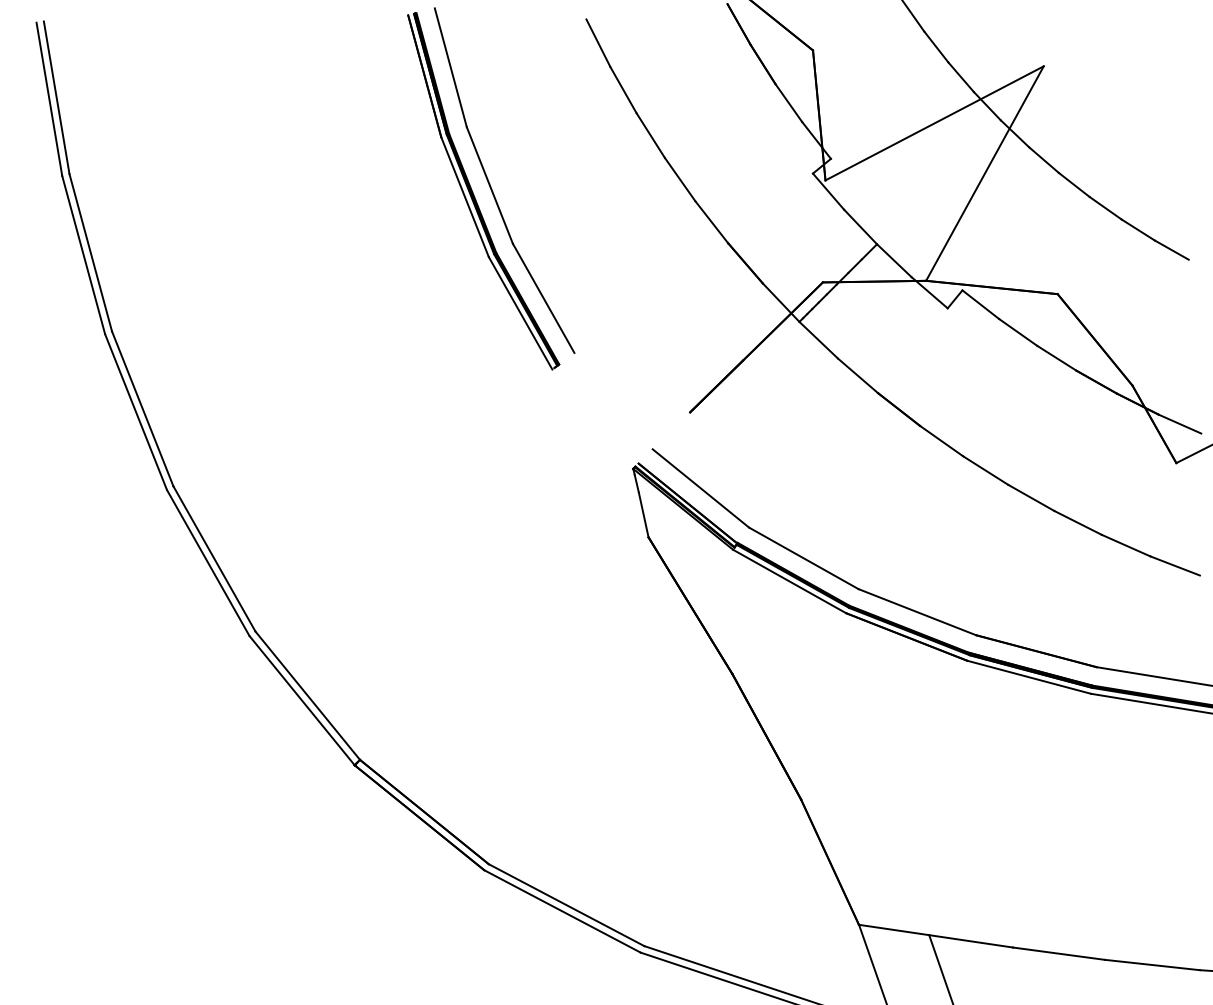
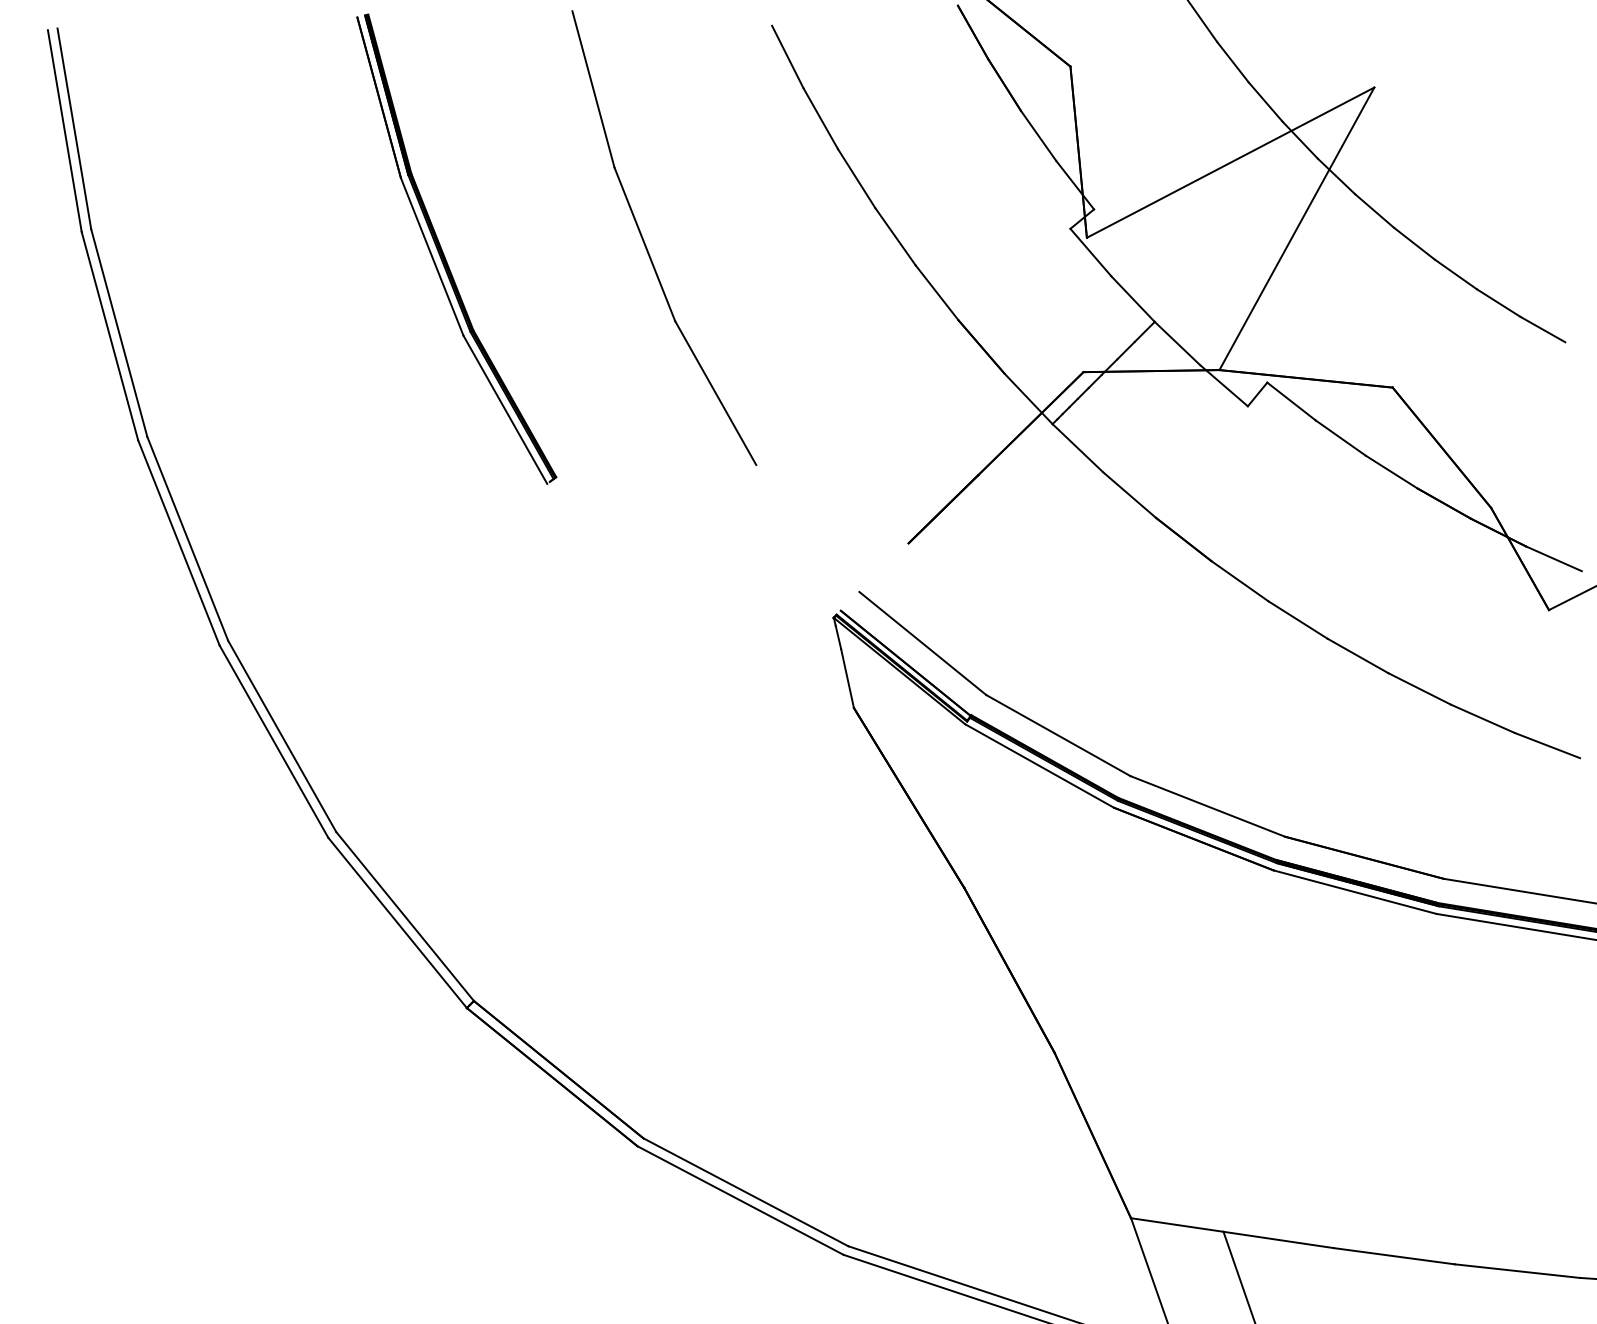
part: (473, 193) -> (443, 251), moved

